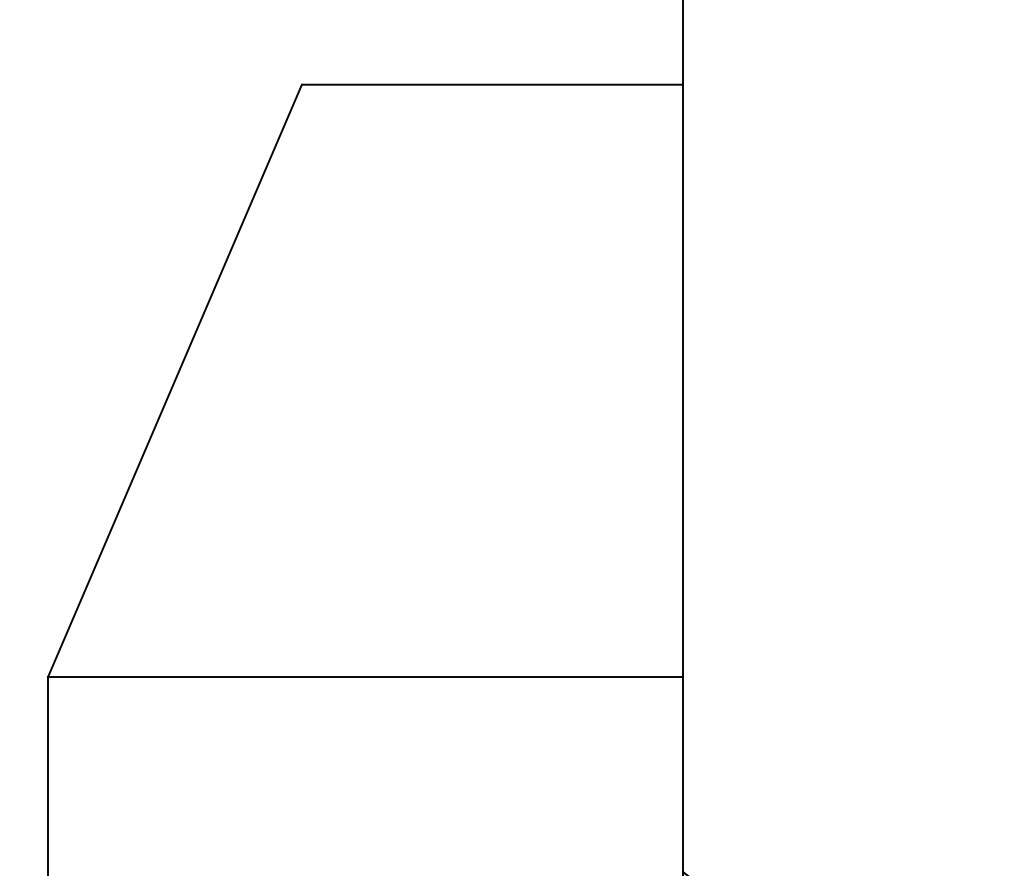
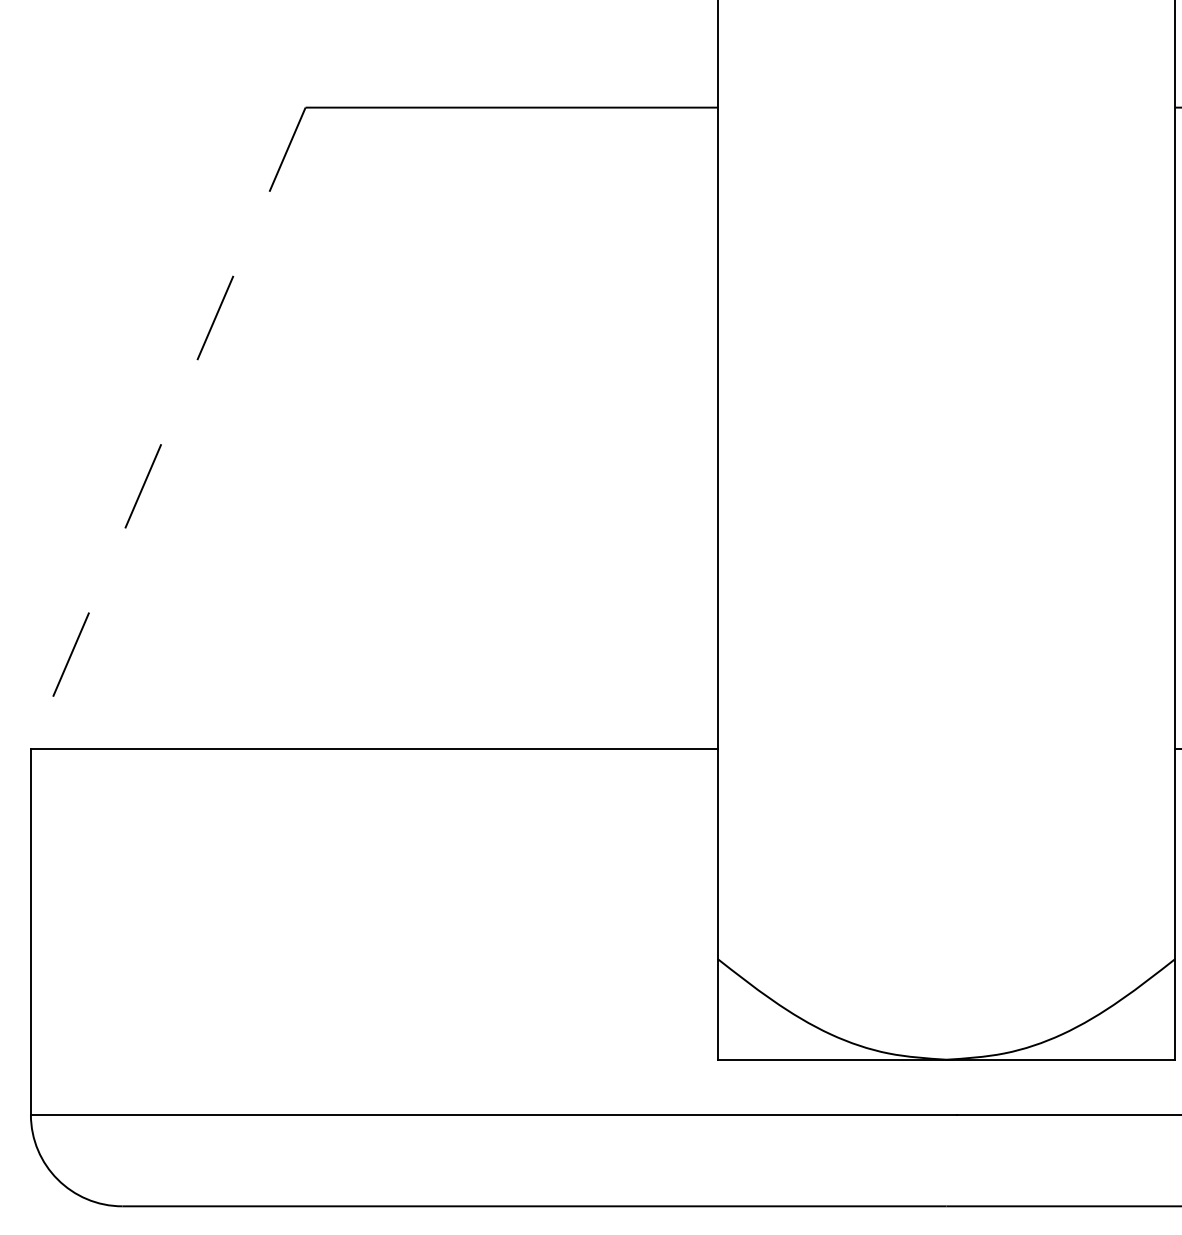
line: (175, 381) -> (168, 428), solid -> dashed

